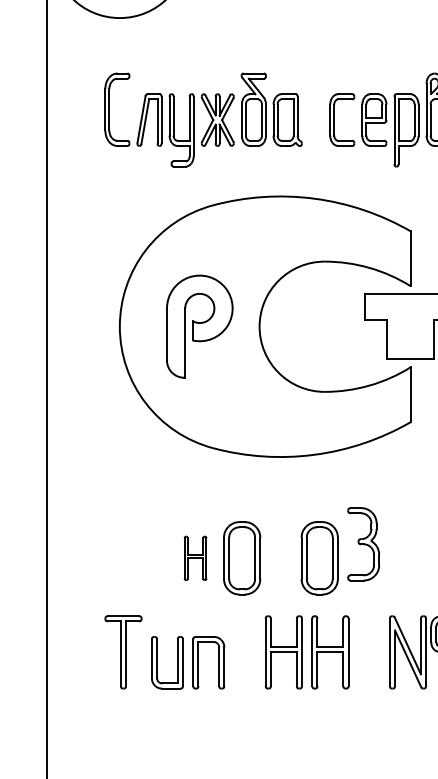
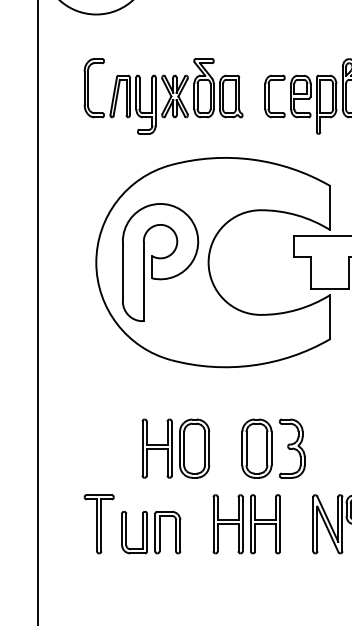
part: (199, 326) -> (160, 262), size x1.43
part: (363, 544) -> (292, 448), moved
part: (195, 558) -> (157, 448), size x1.67

